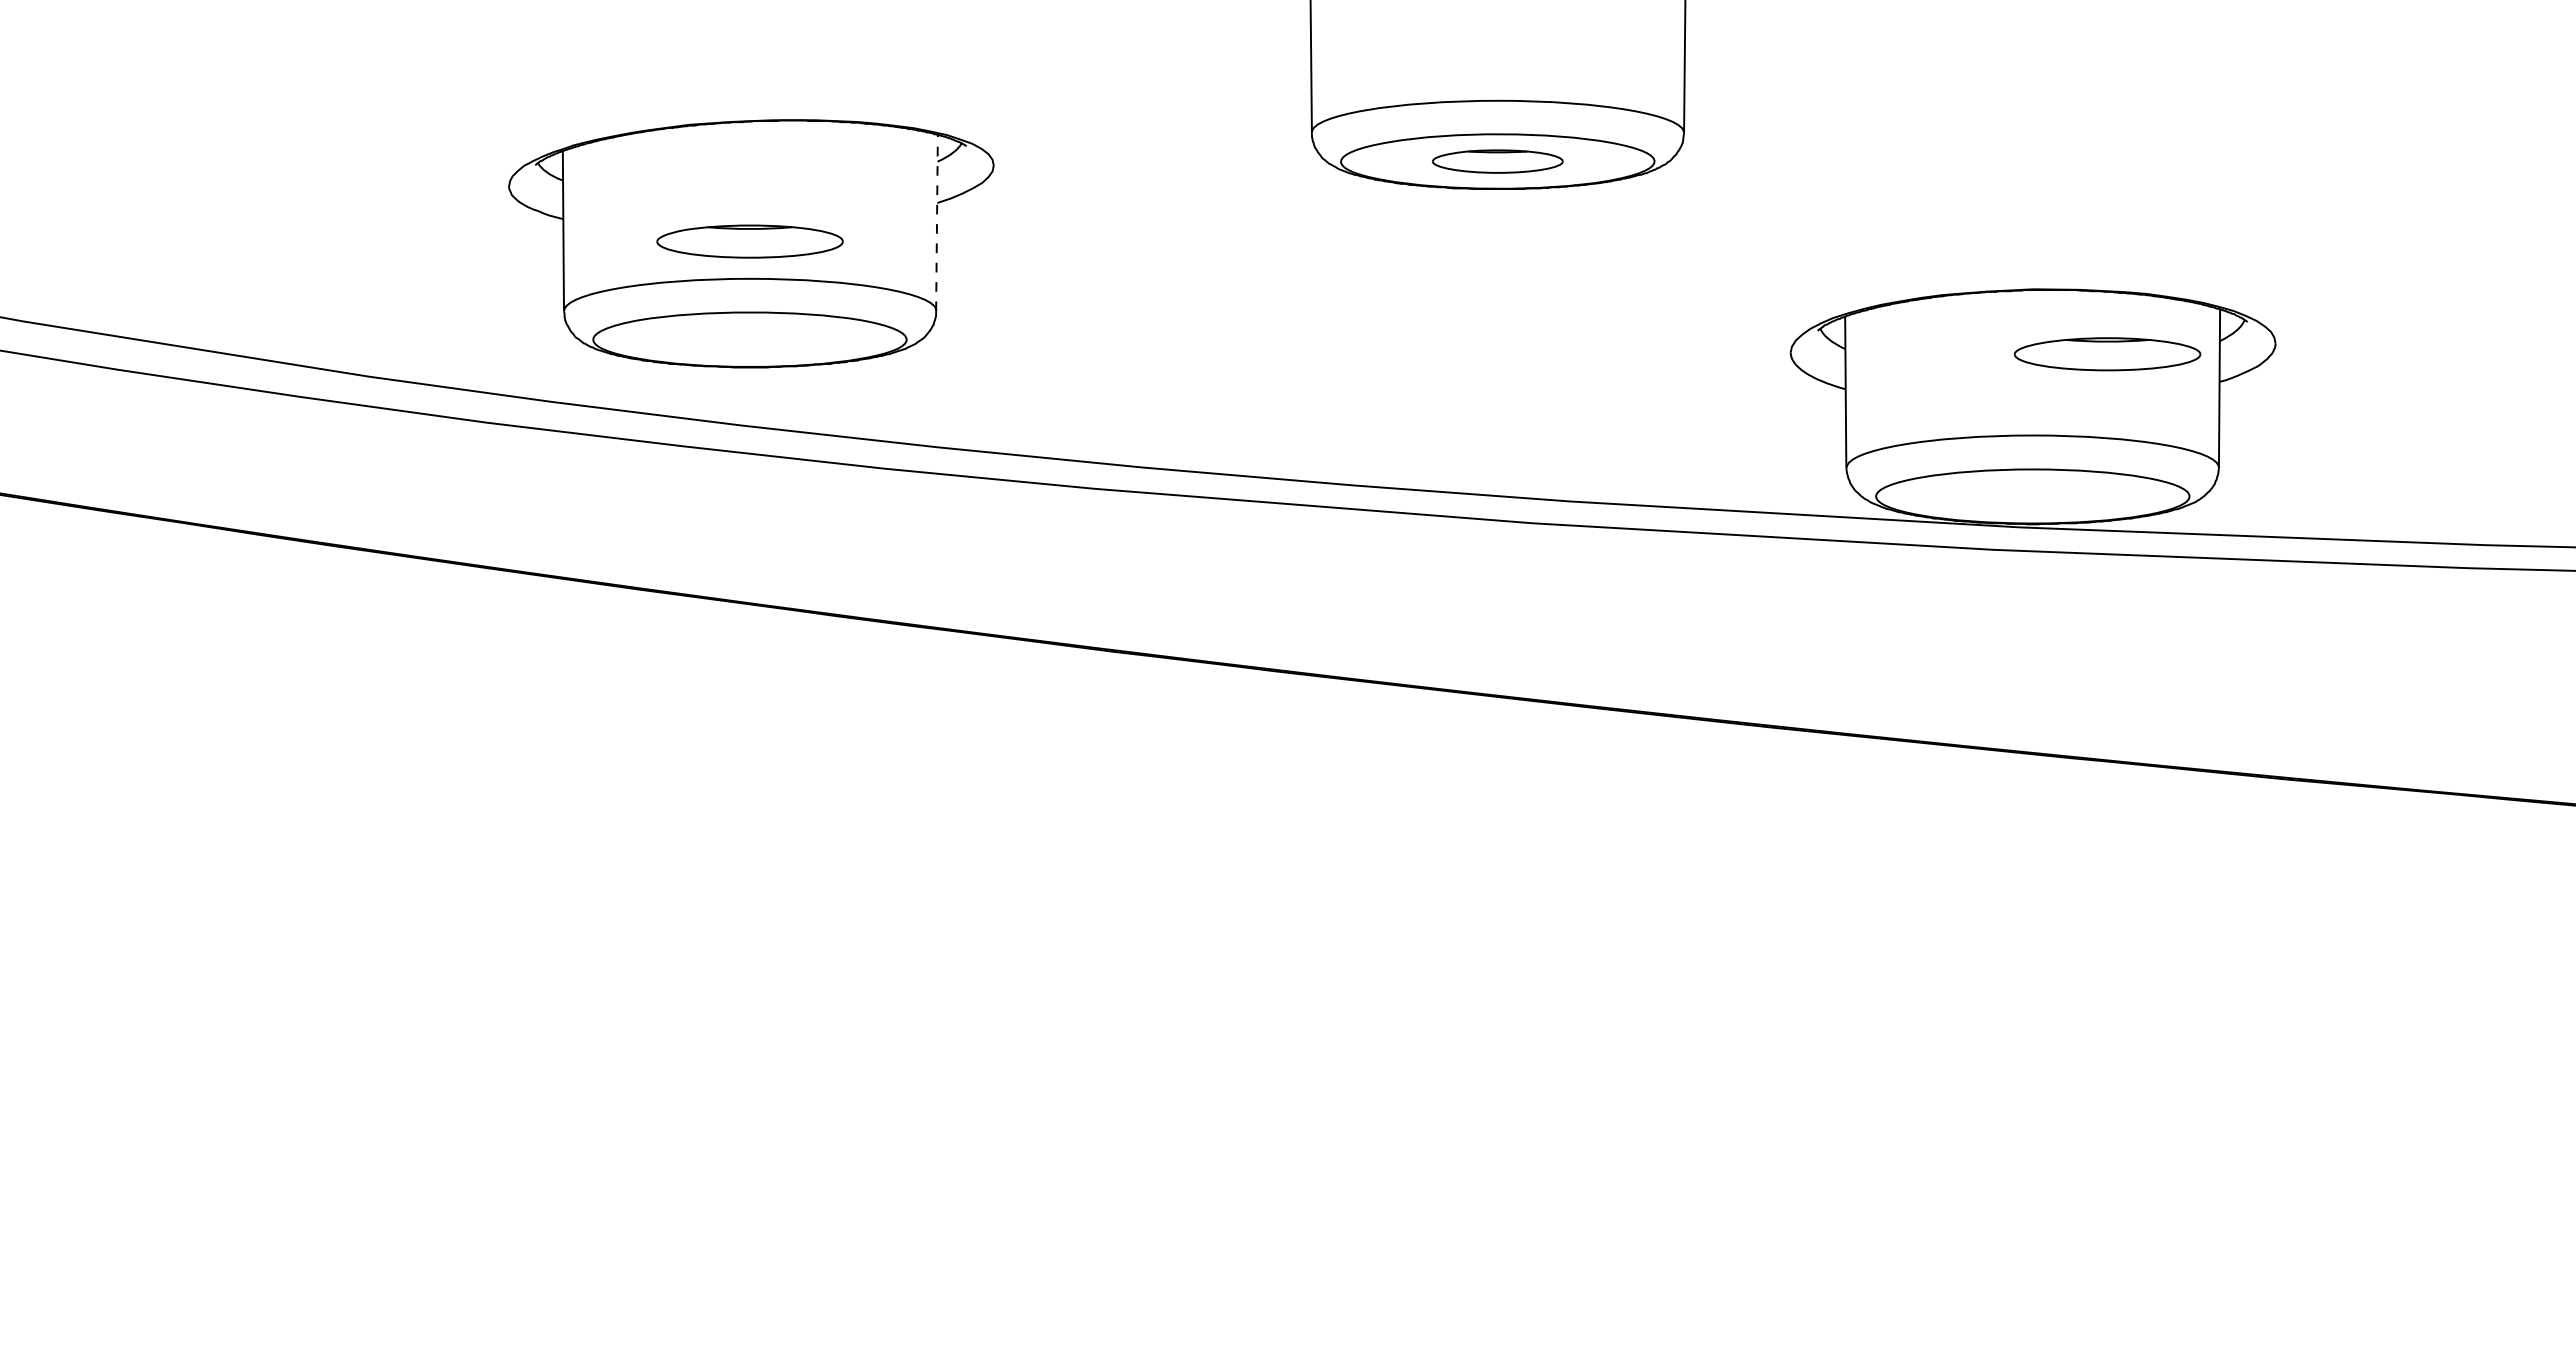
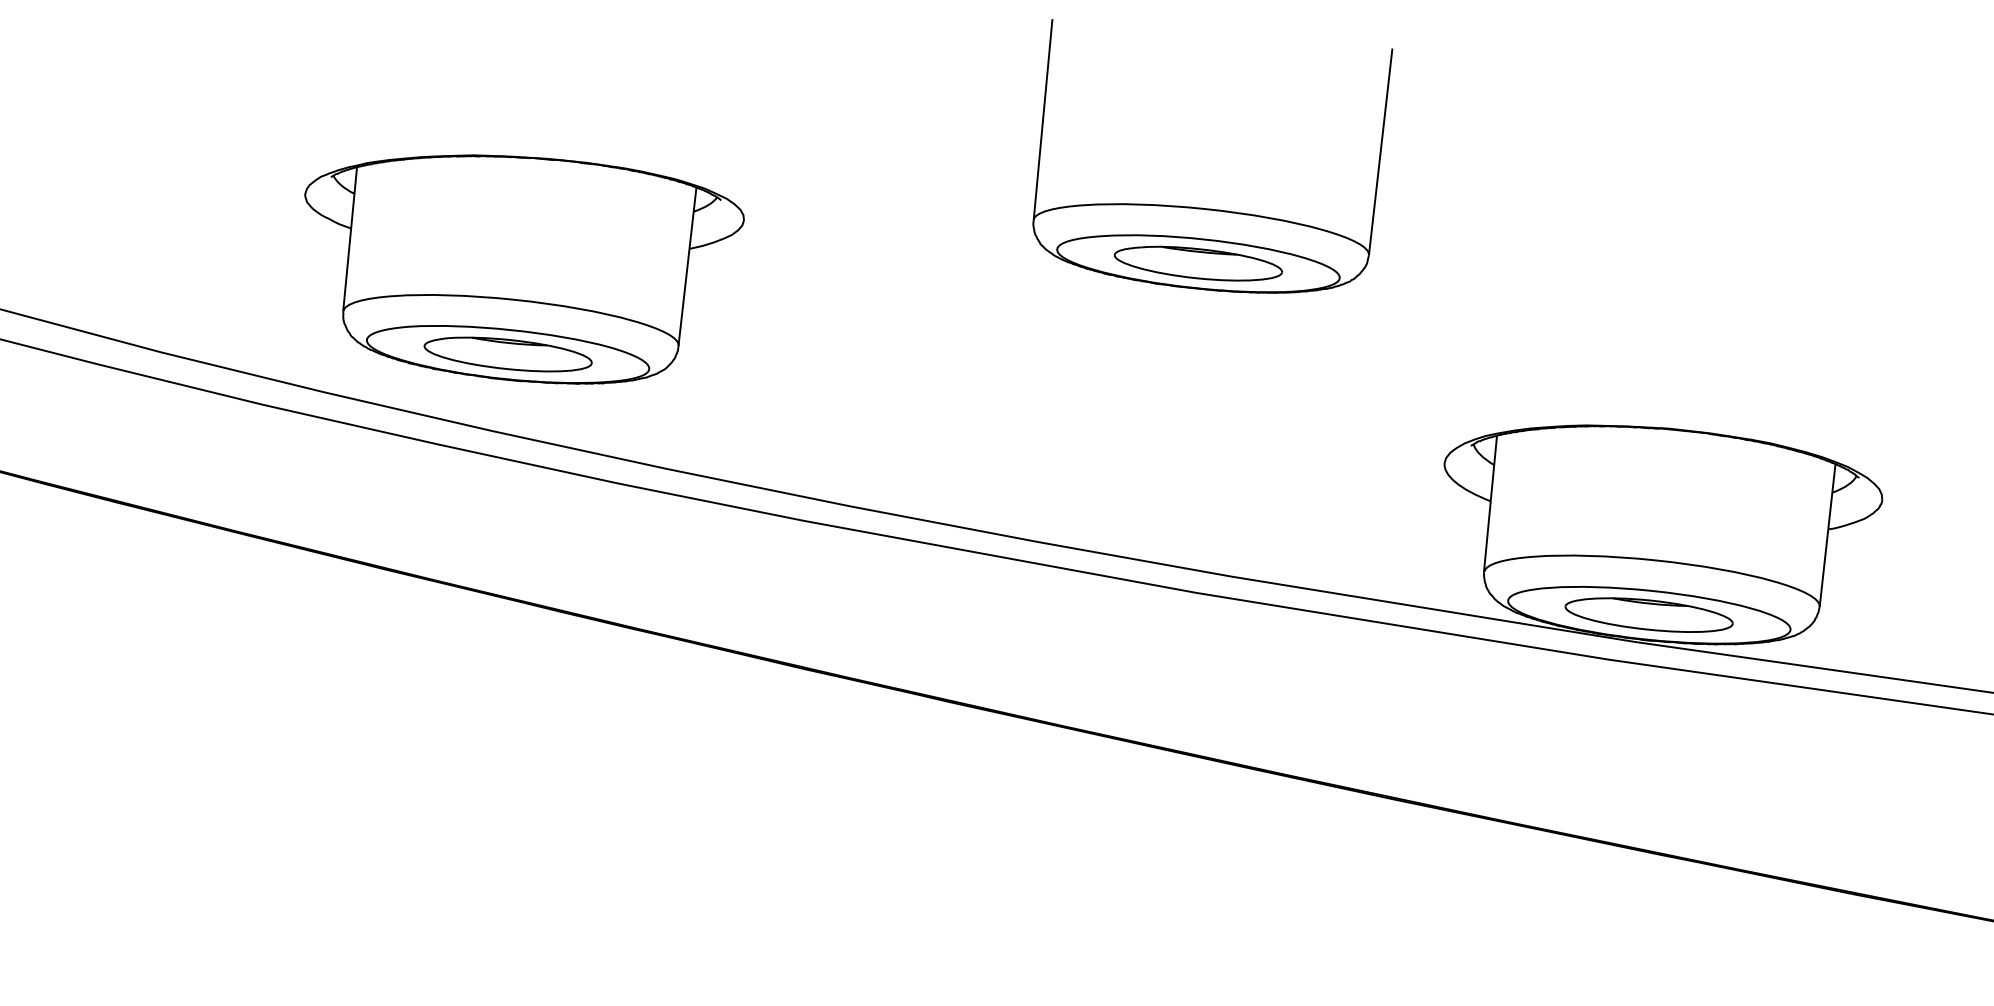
part: (1497, 161) -> (1198, 263), size x1.43
line: (937, 222) -> (687, 266), dashed -> solid
part: (749, 241) -> (507, 354), moved
part: (2107, 354) -> (1649, 615), moved

